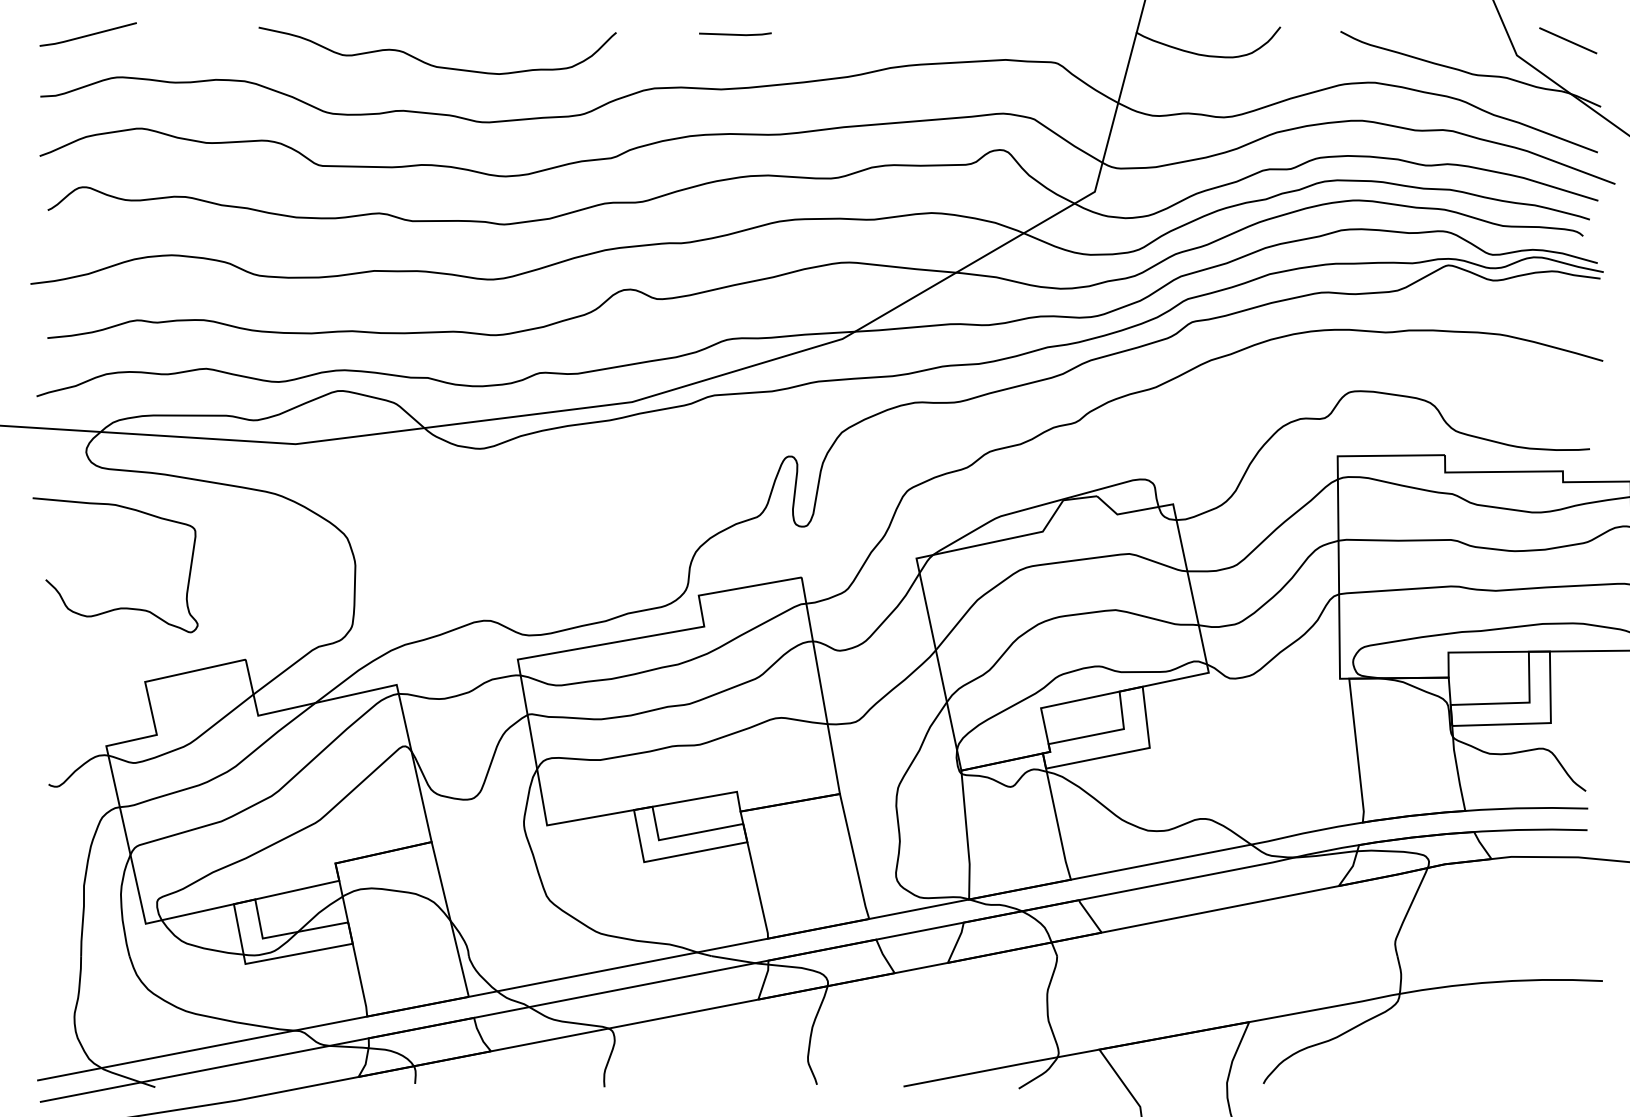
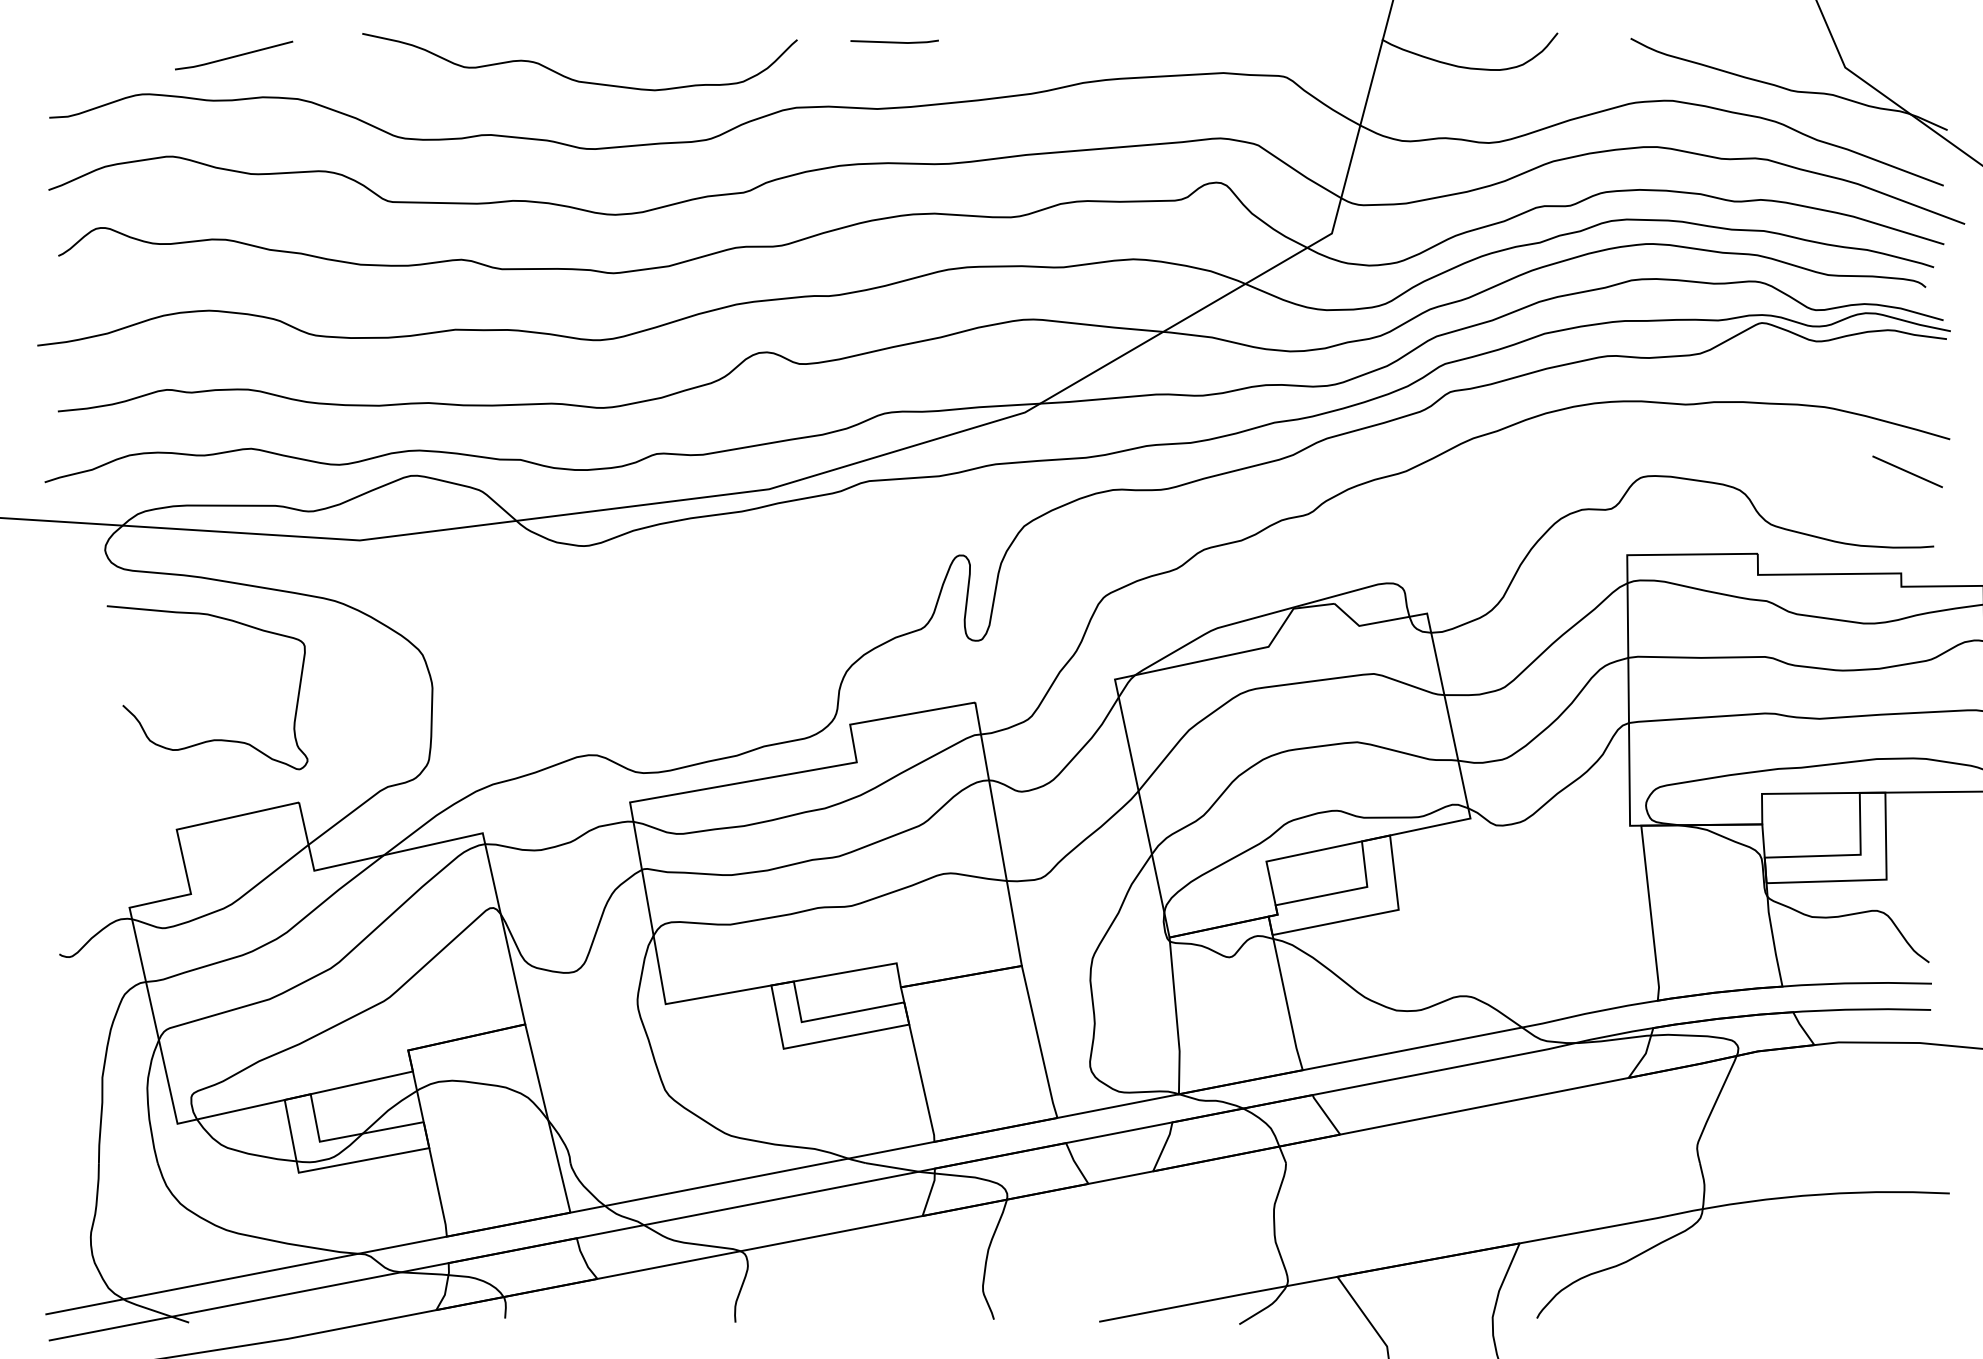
line: (87, 34) -> (233, 55), moved
line: (1568, 40) -> (1907, 471), moved
curve: (432, 64) -> (573, 78), moved
curve: (119, 607) -> (212, 739), moved

